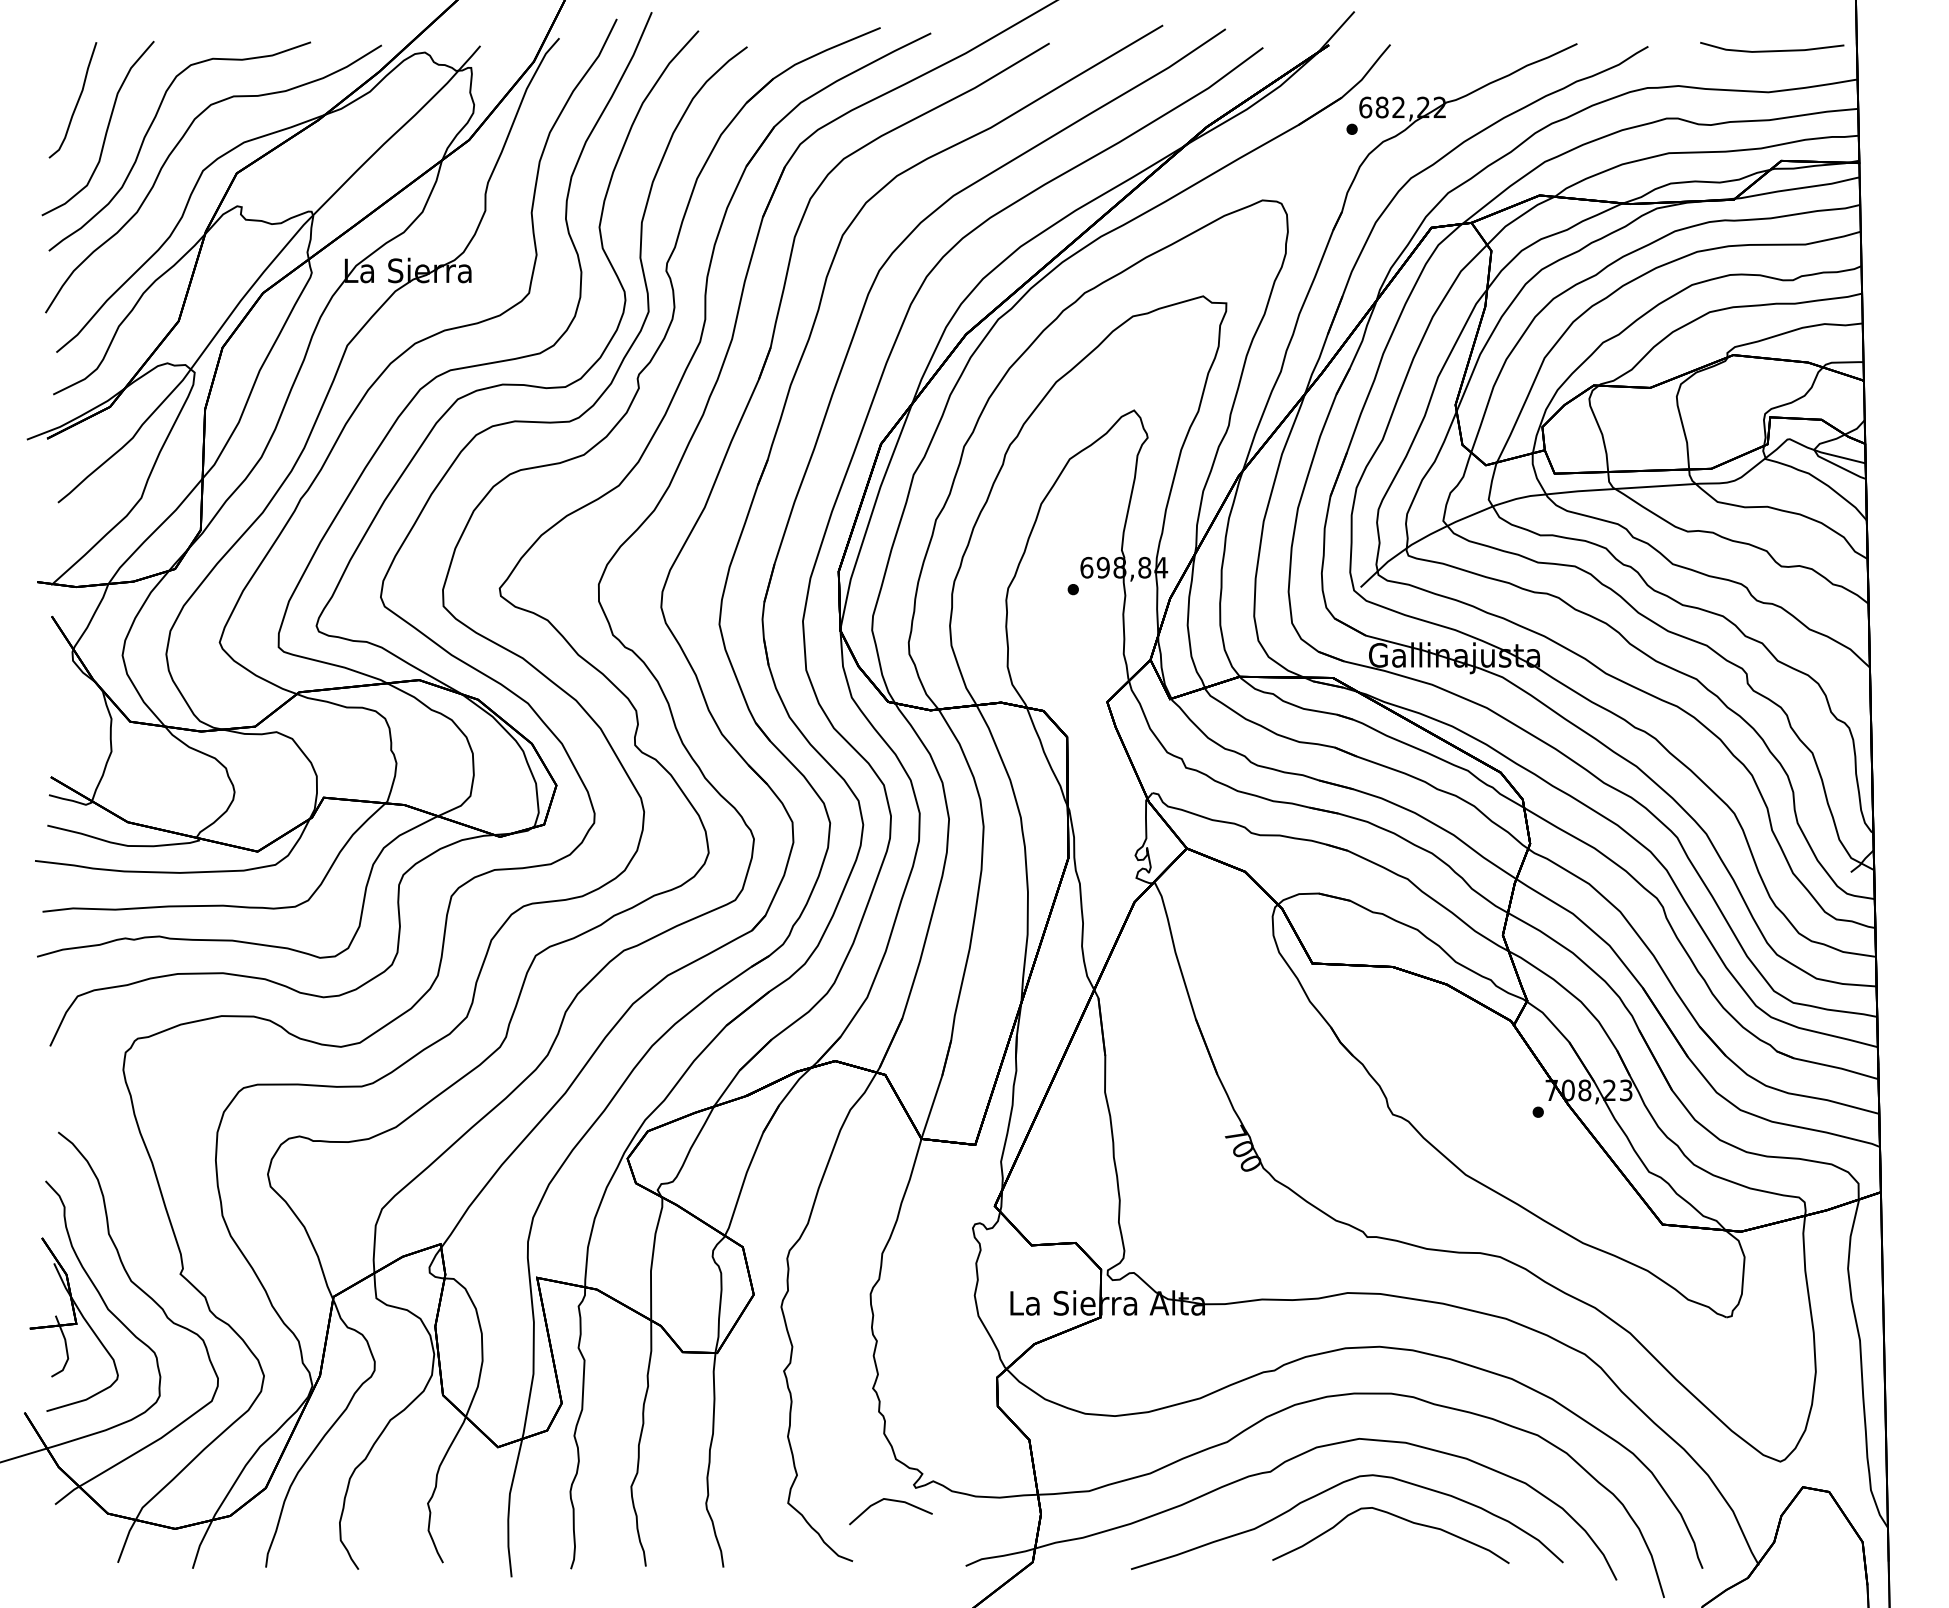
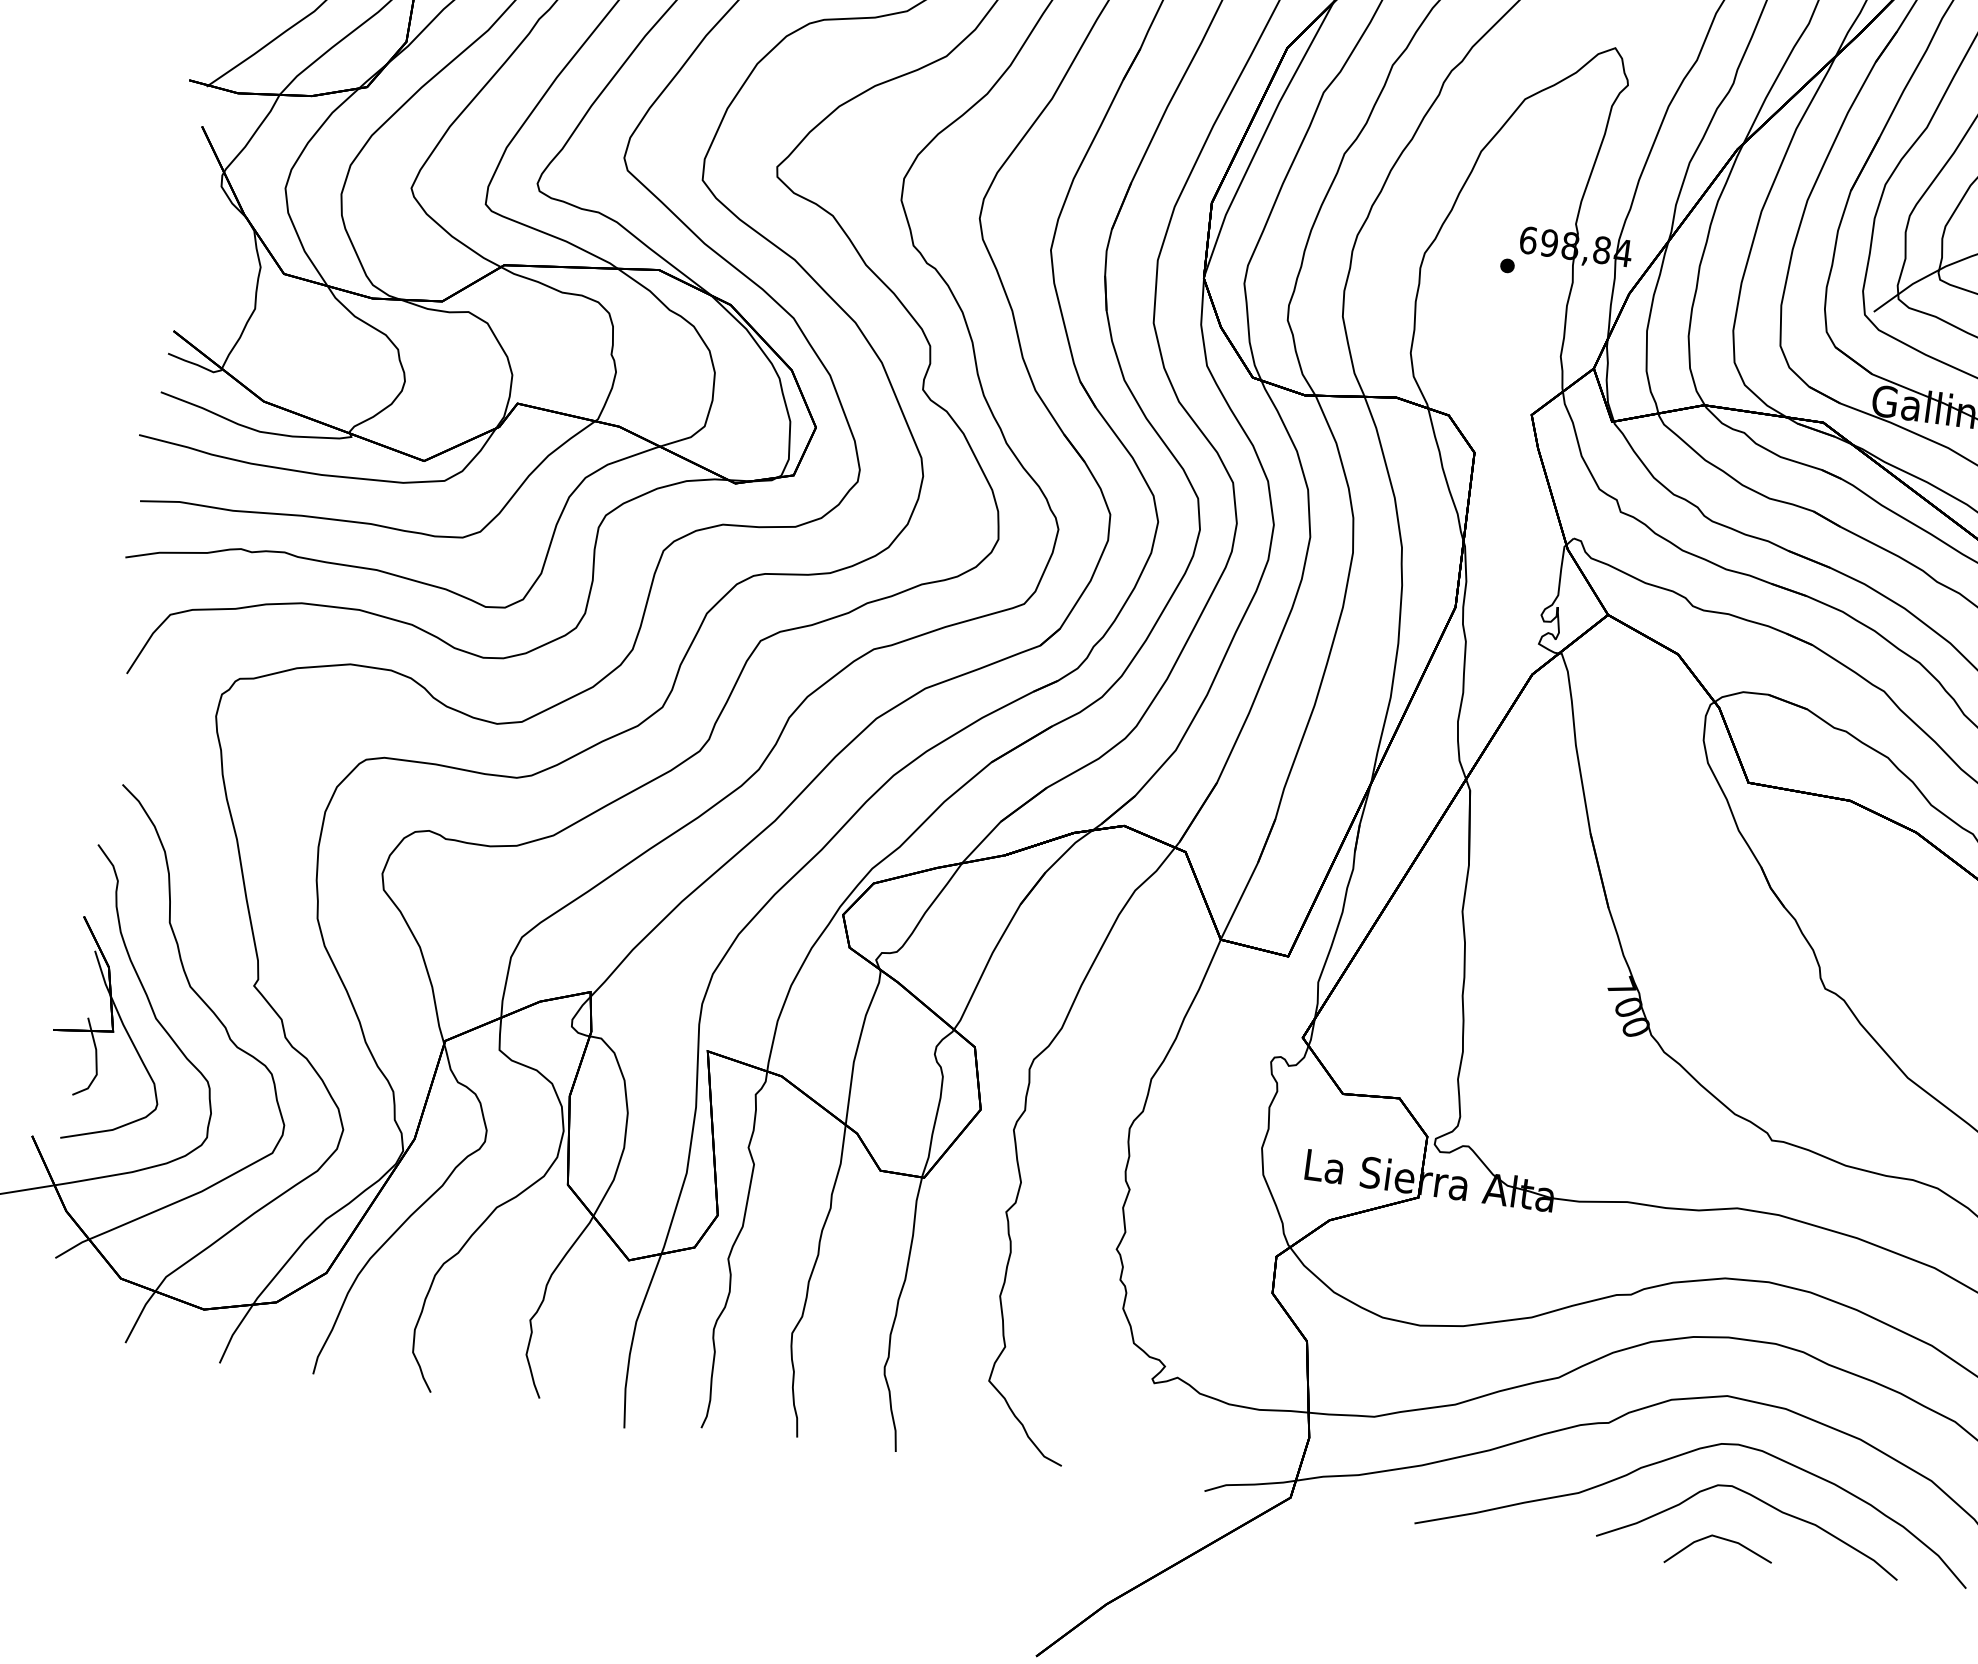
part: (892, 1501) -> (1722, 1540), moved

